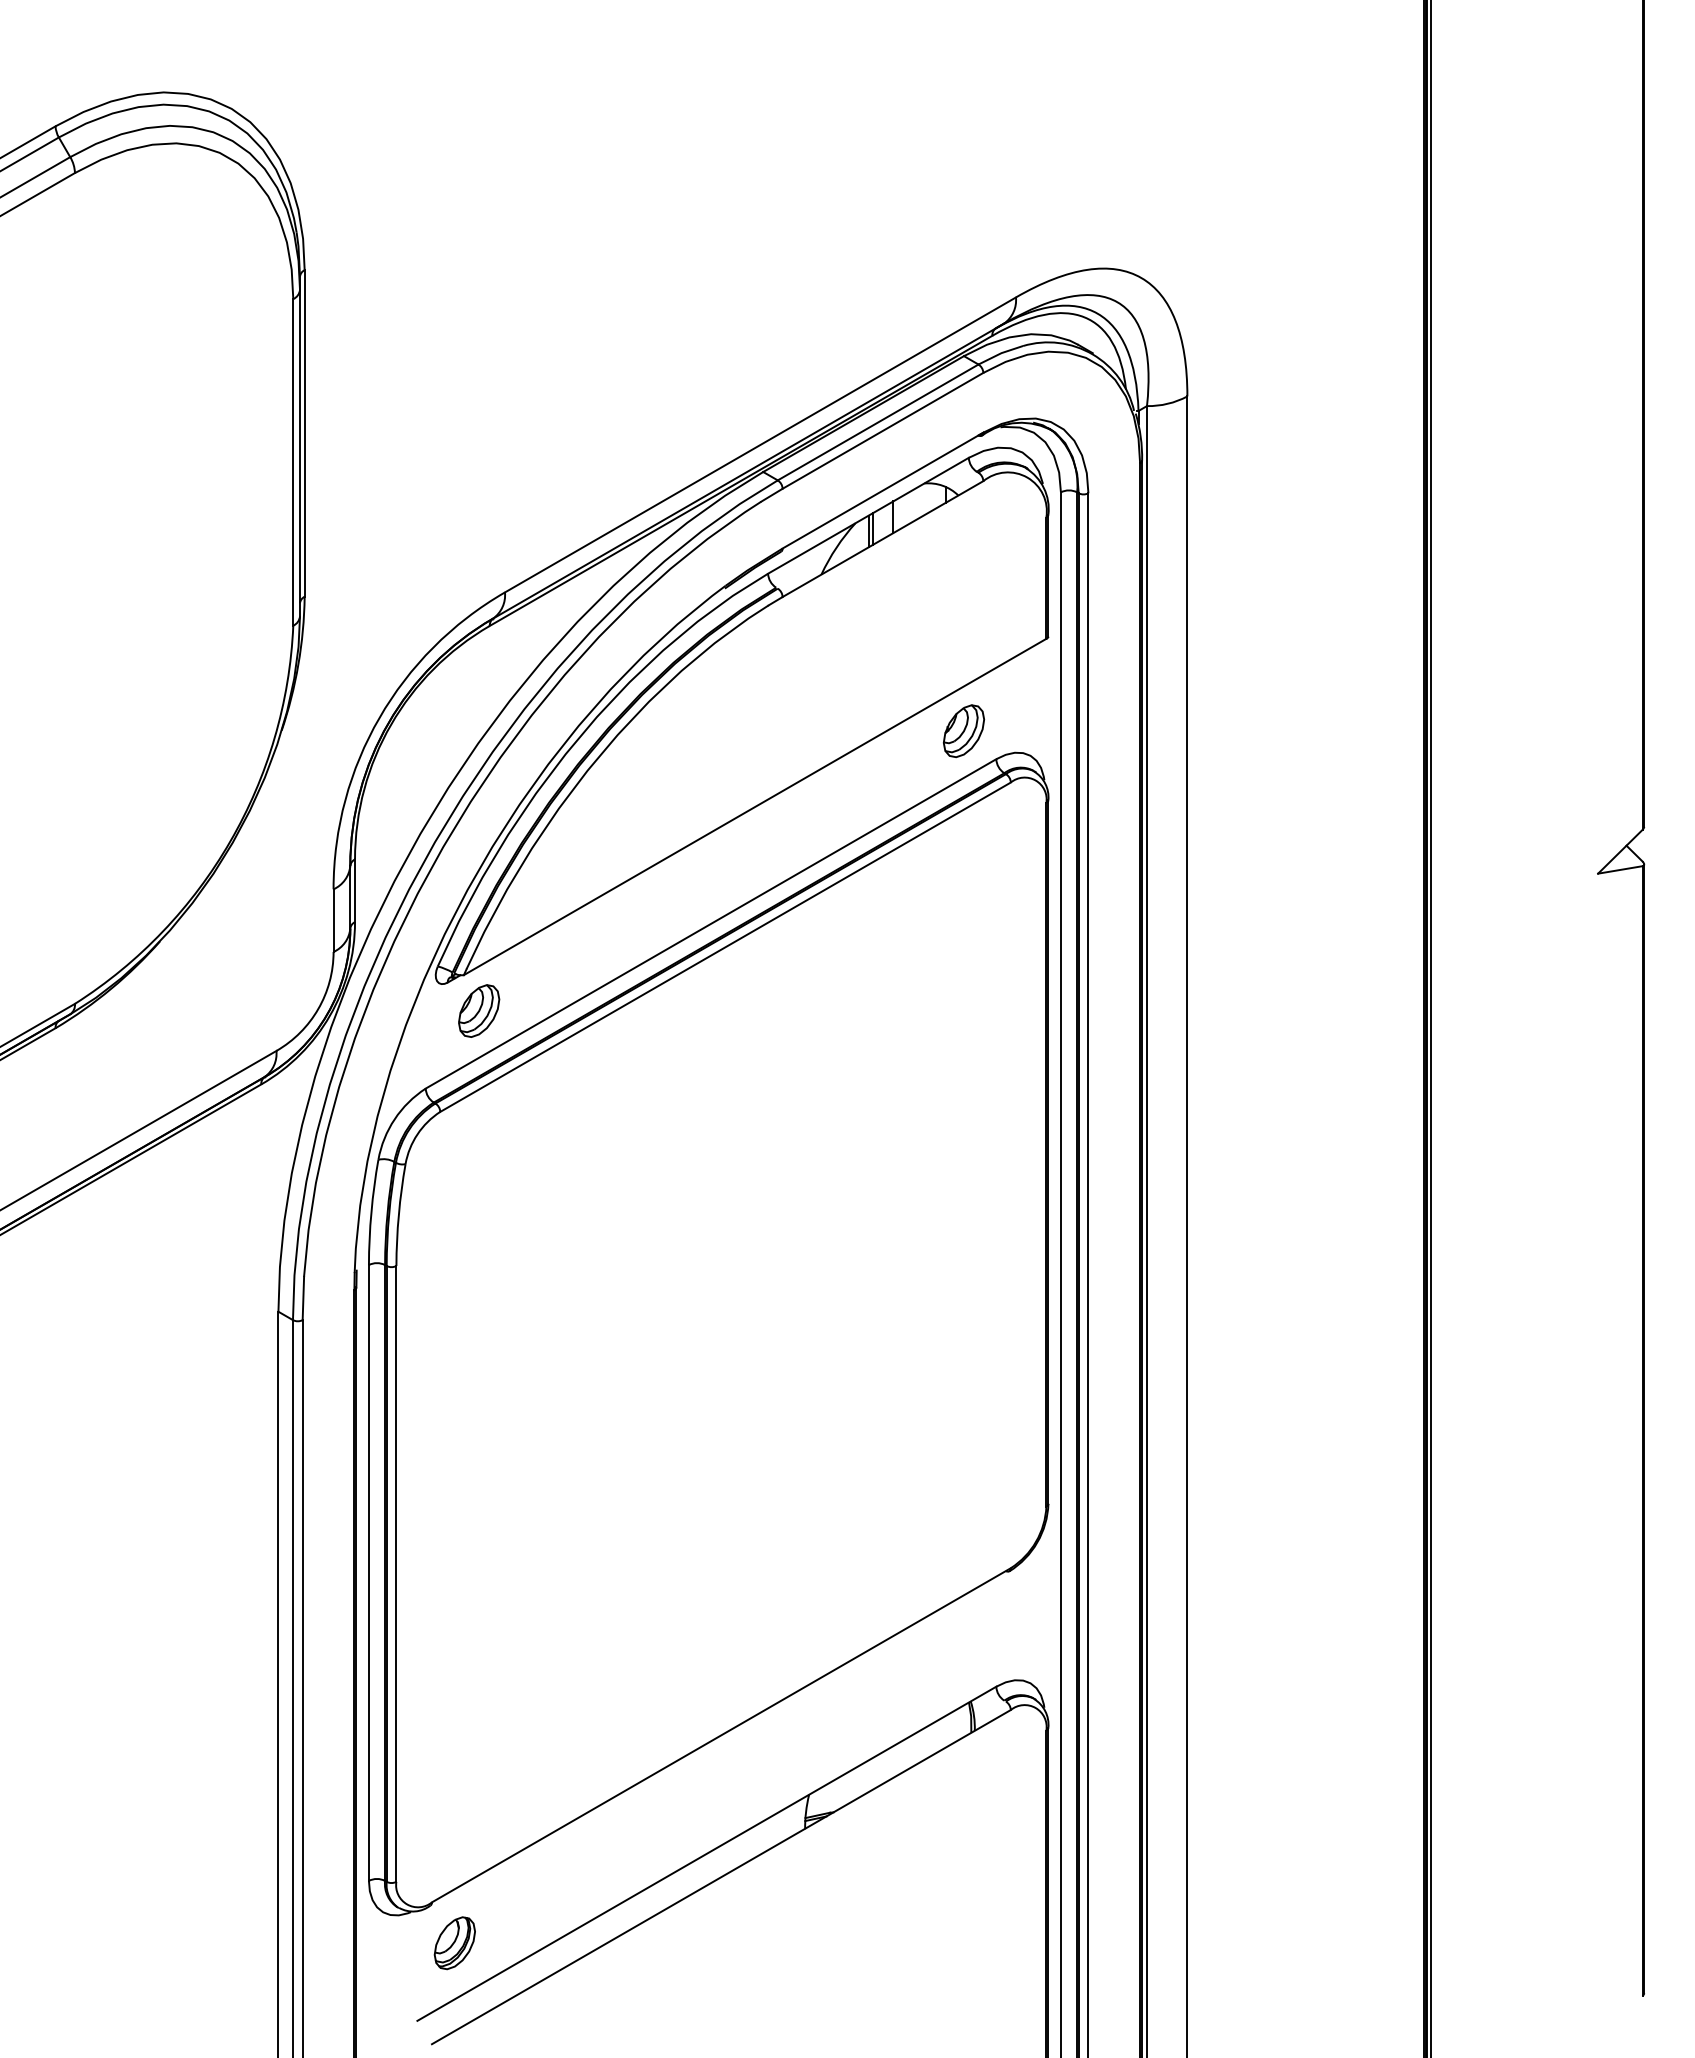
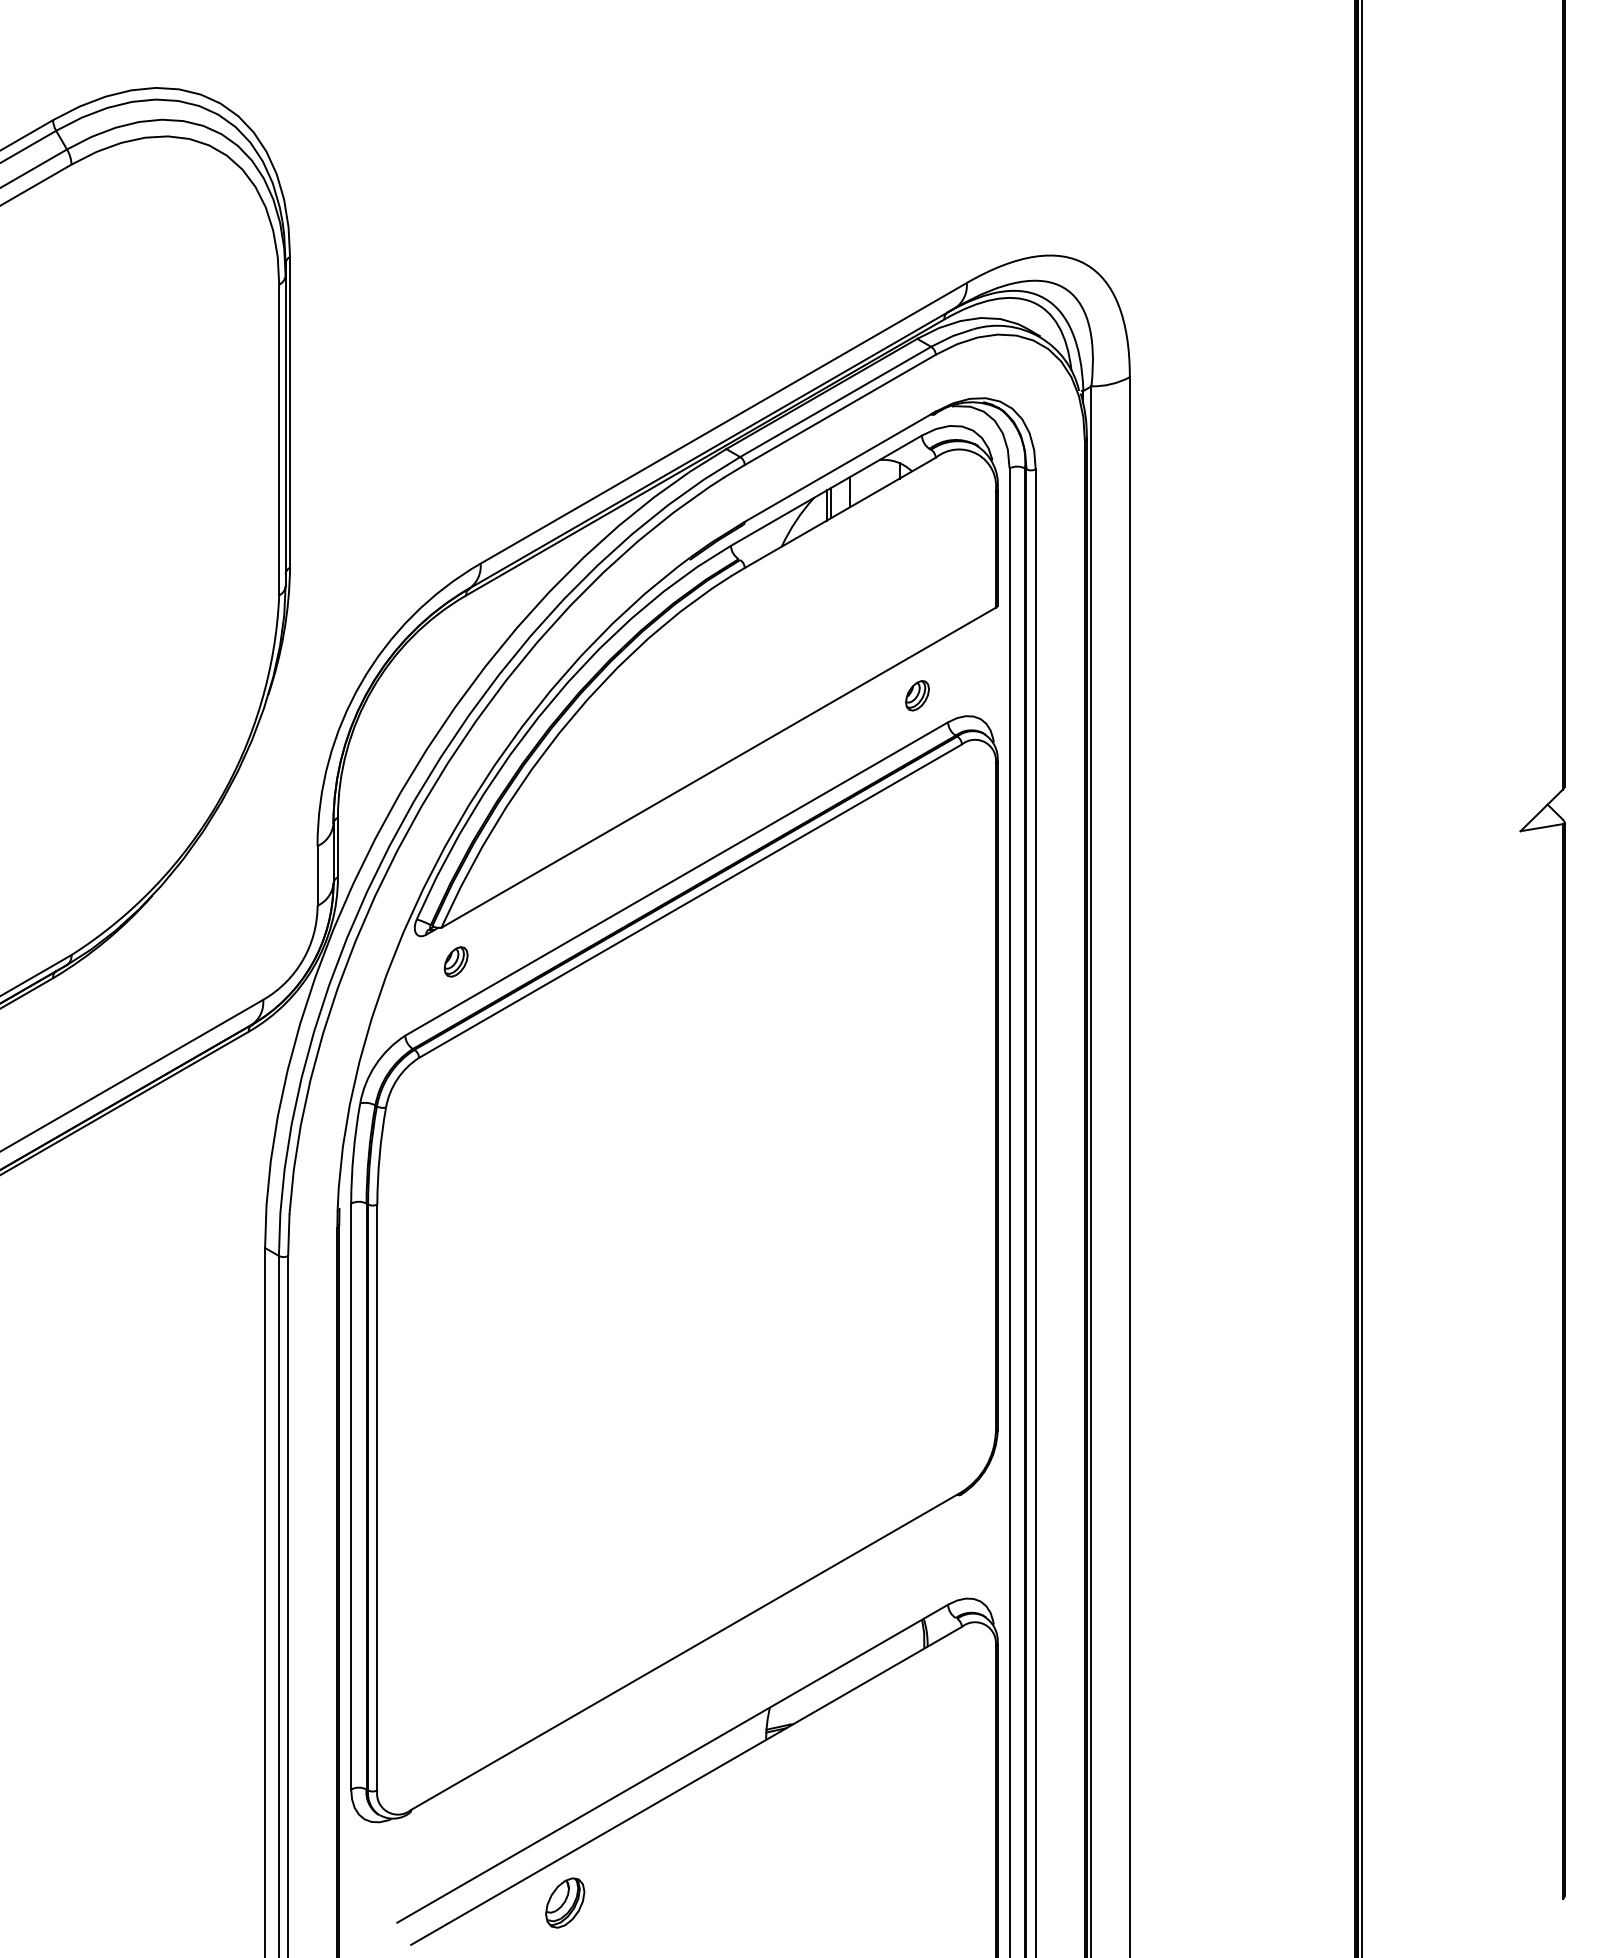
part: (964, 731) -> (917, 695), size x0.6
part: (479, 1010) -> (456, 961), size x0.6
part: (454, 1943) -> (564, 1903), moved

